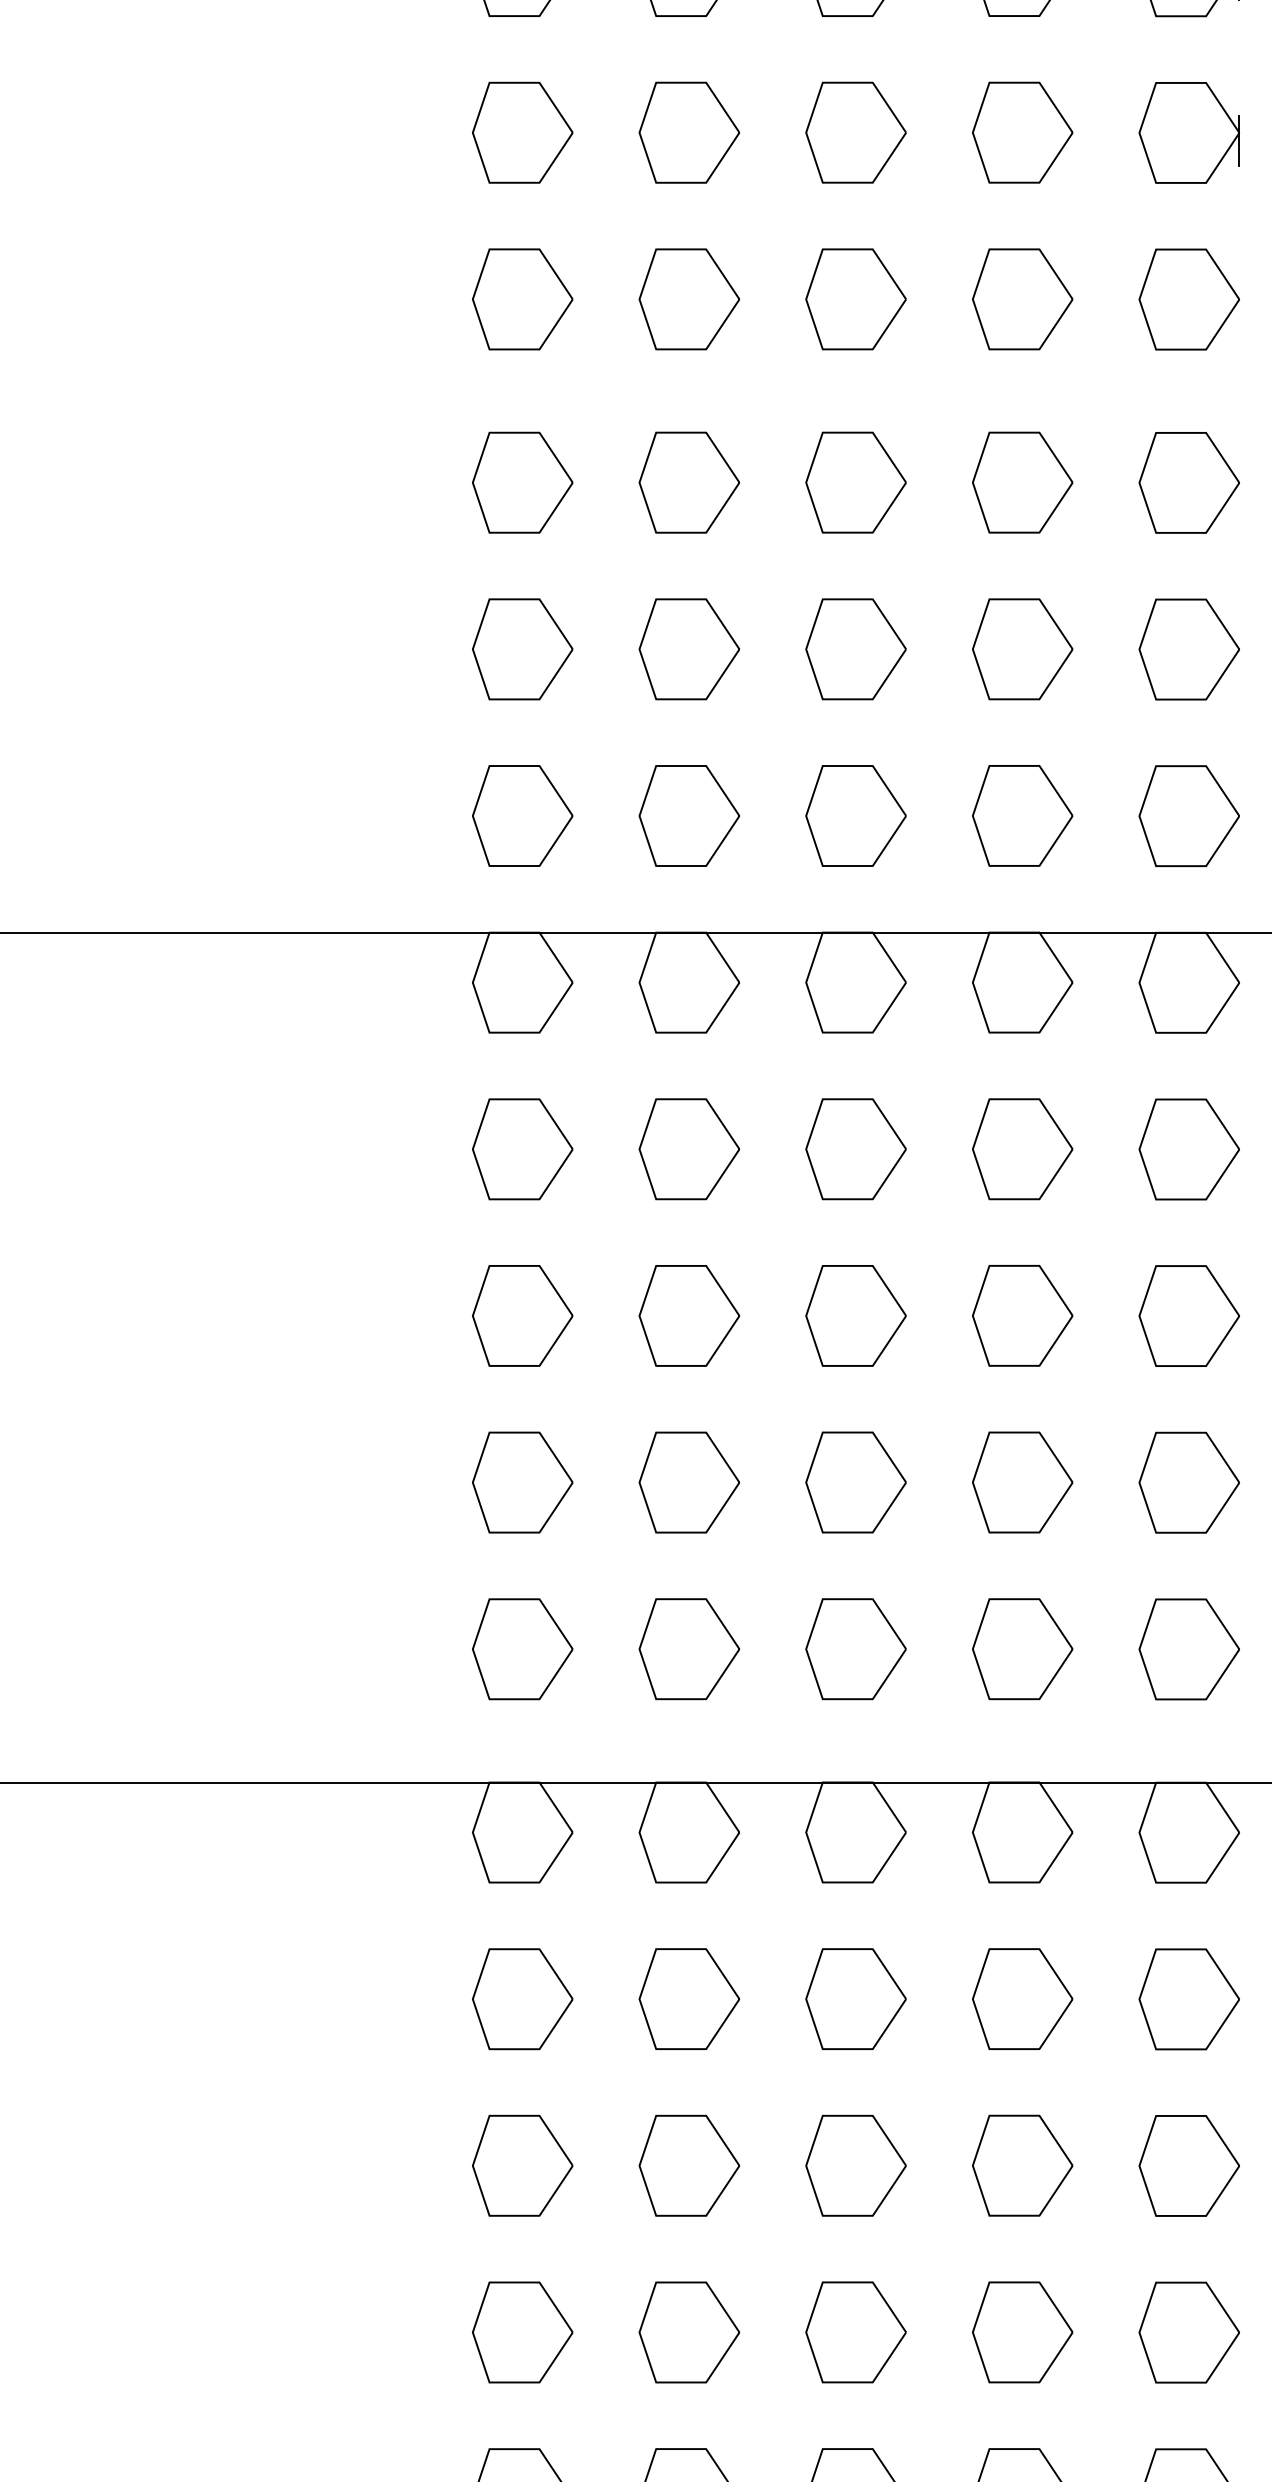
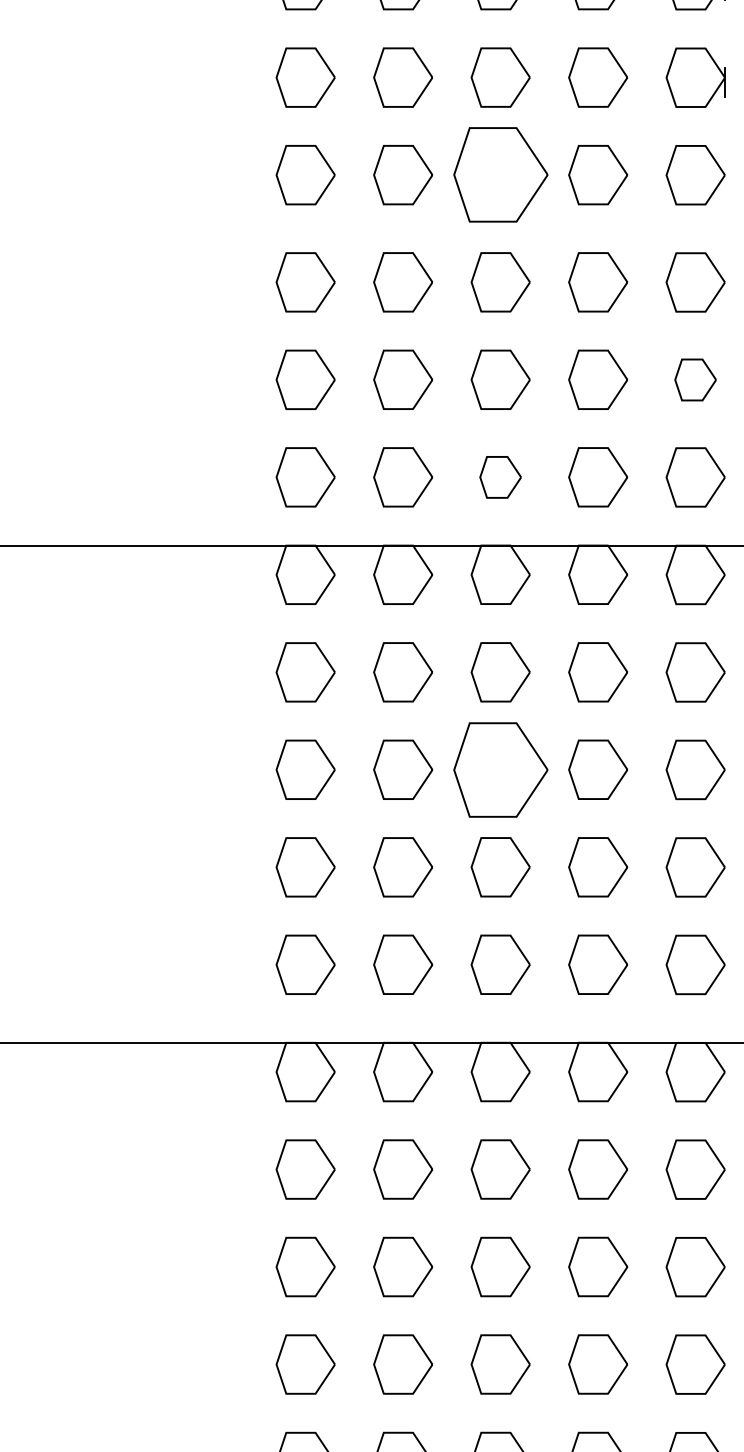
part: (855, 300) -> (500, 175), size x1.6
part: (1188, 648) -> (695, 379), size x0.7
part: (855, 816) -> (500, 477), size x0.7
part: (855, 1315) -> (500, 769), size x1.6

